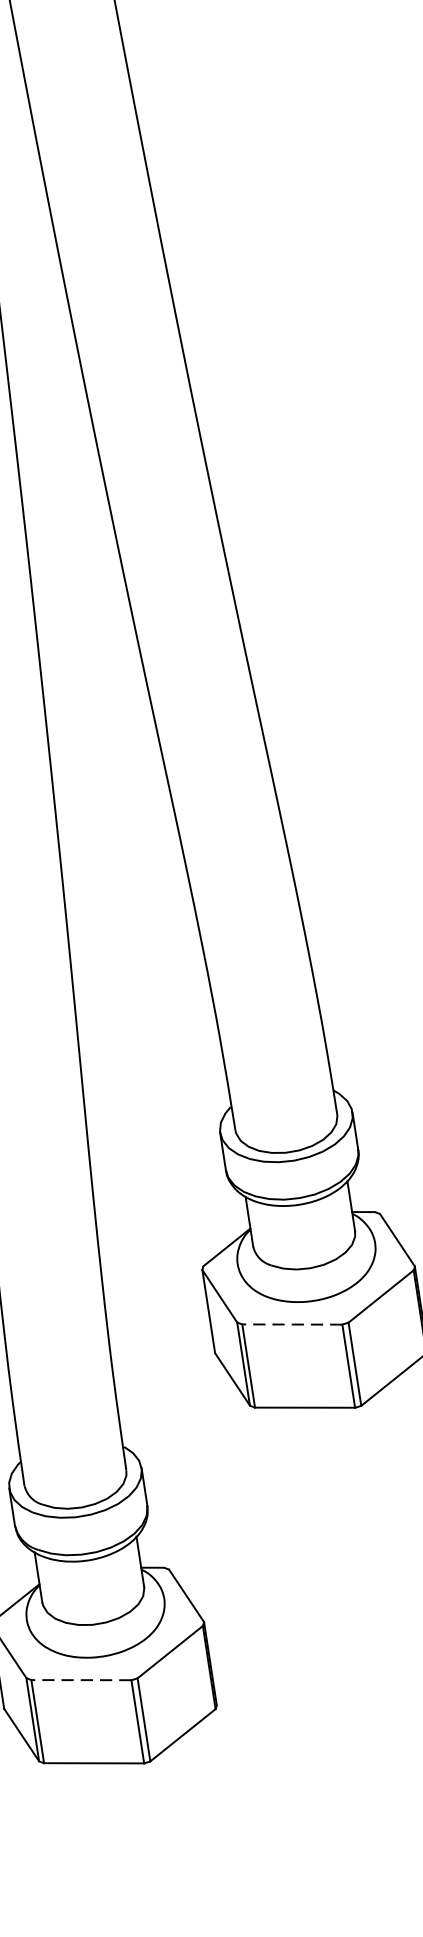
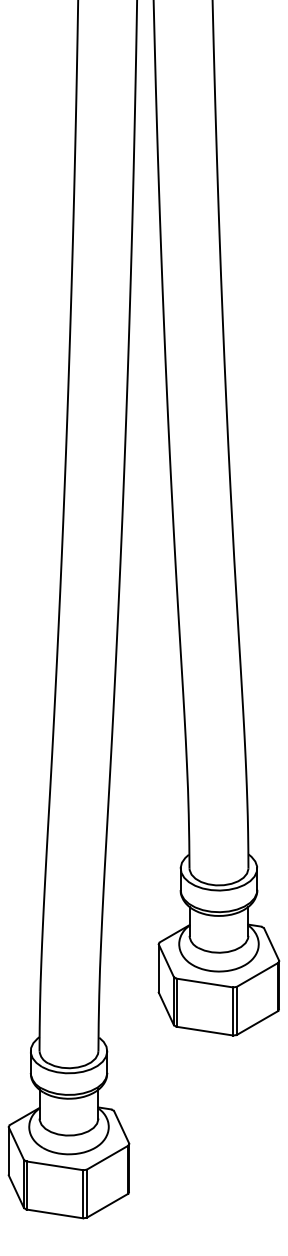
line: (291, 1325) -> (204, 983), dashed -> solid
line: (80, 1679) -> (54, 1165), dashed -> solid

